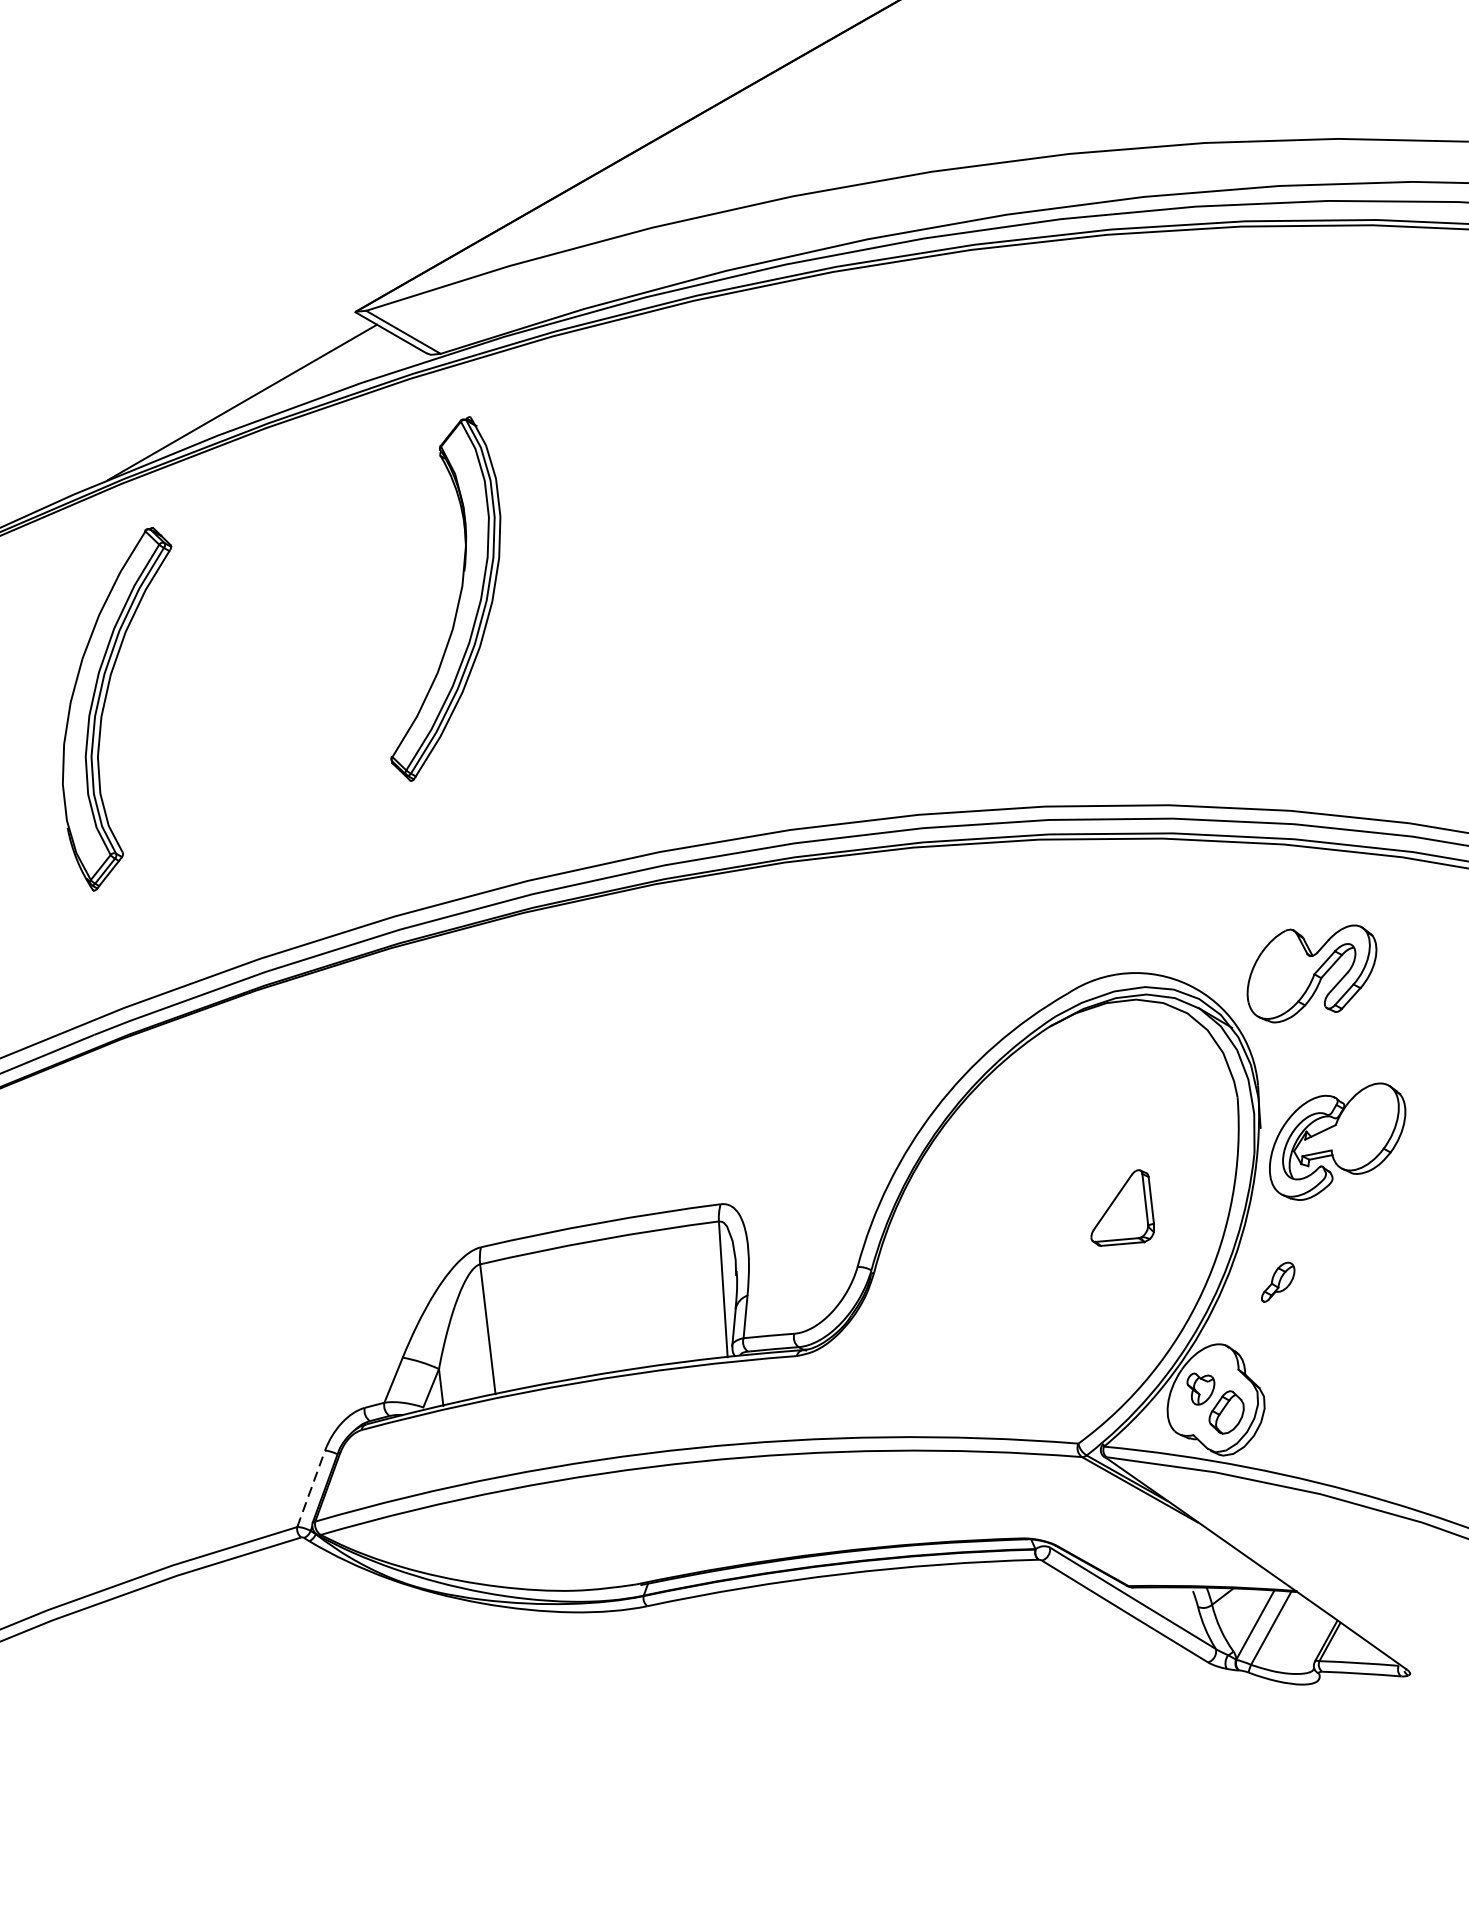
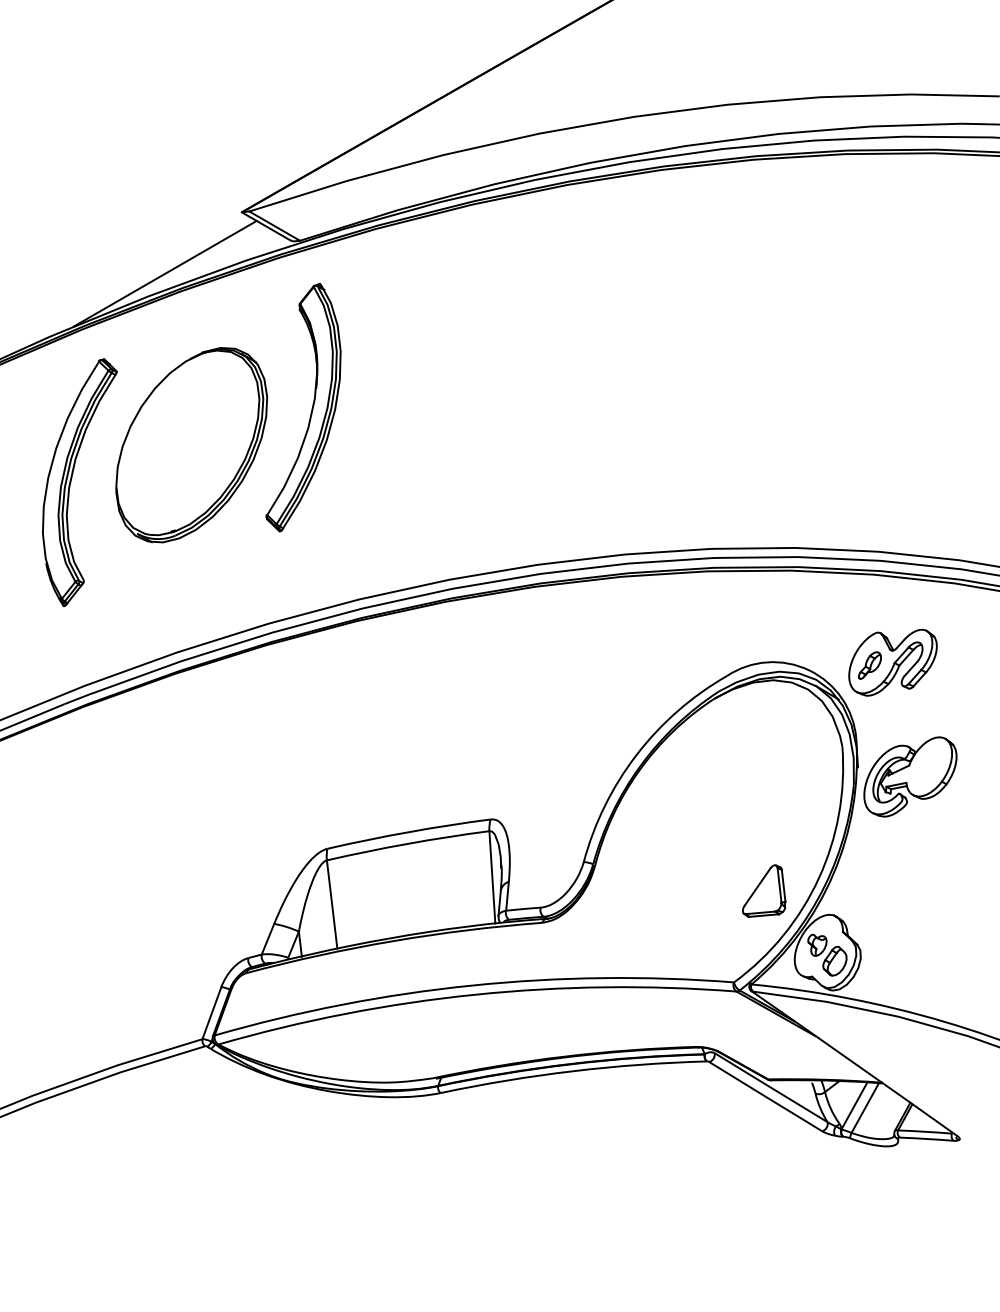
part: (281, 654) -> (191, 445), added
part: (1123, 1207) -> (764, 890), moved
part: (1277, 1282) -> (869, 665), moved
line: (310, 1489) -> (211, 1013), dashed -> solid

